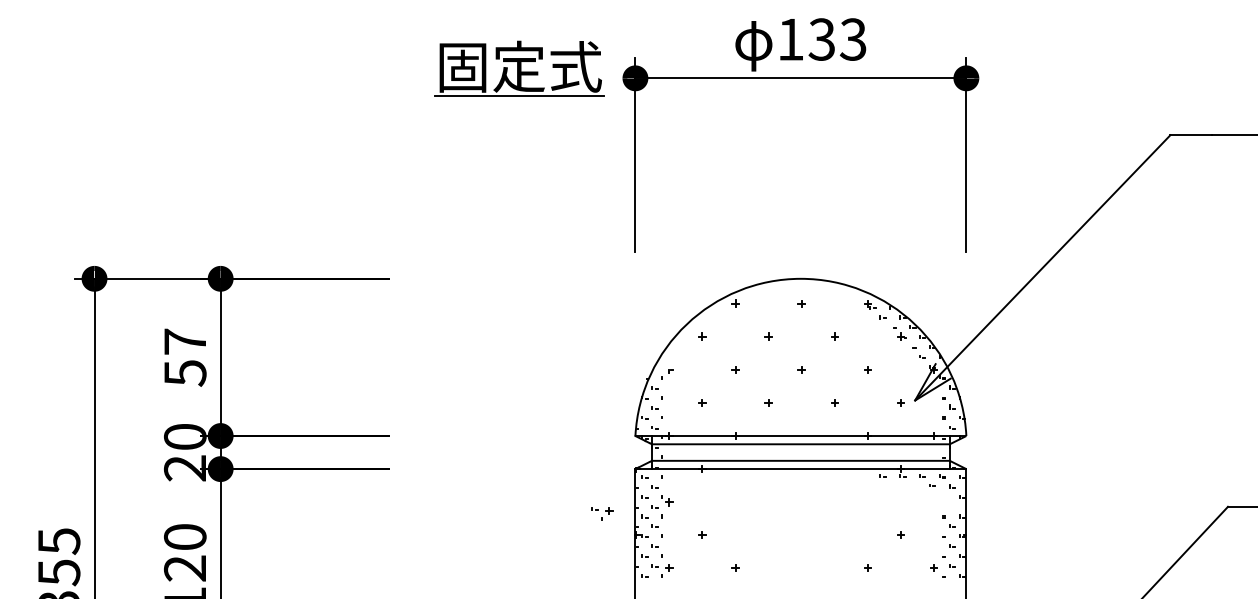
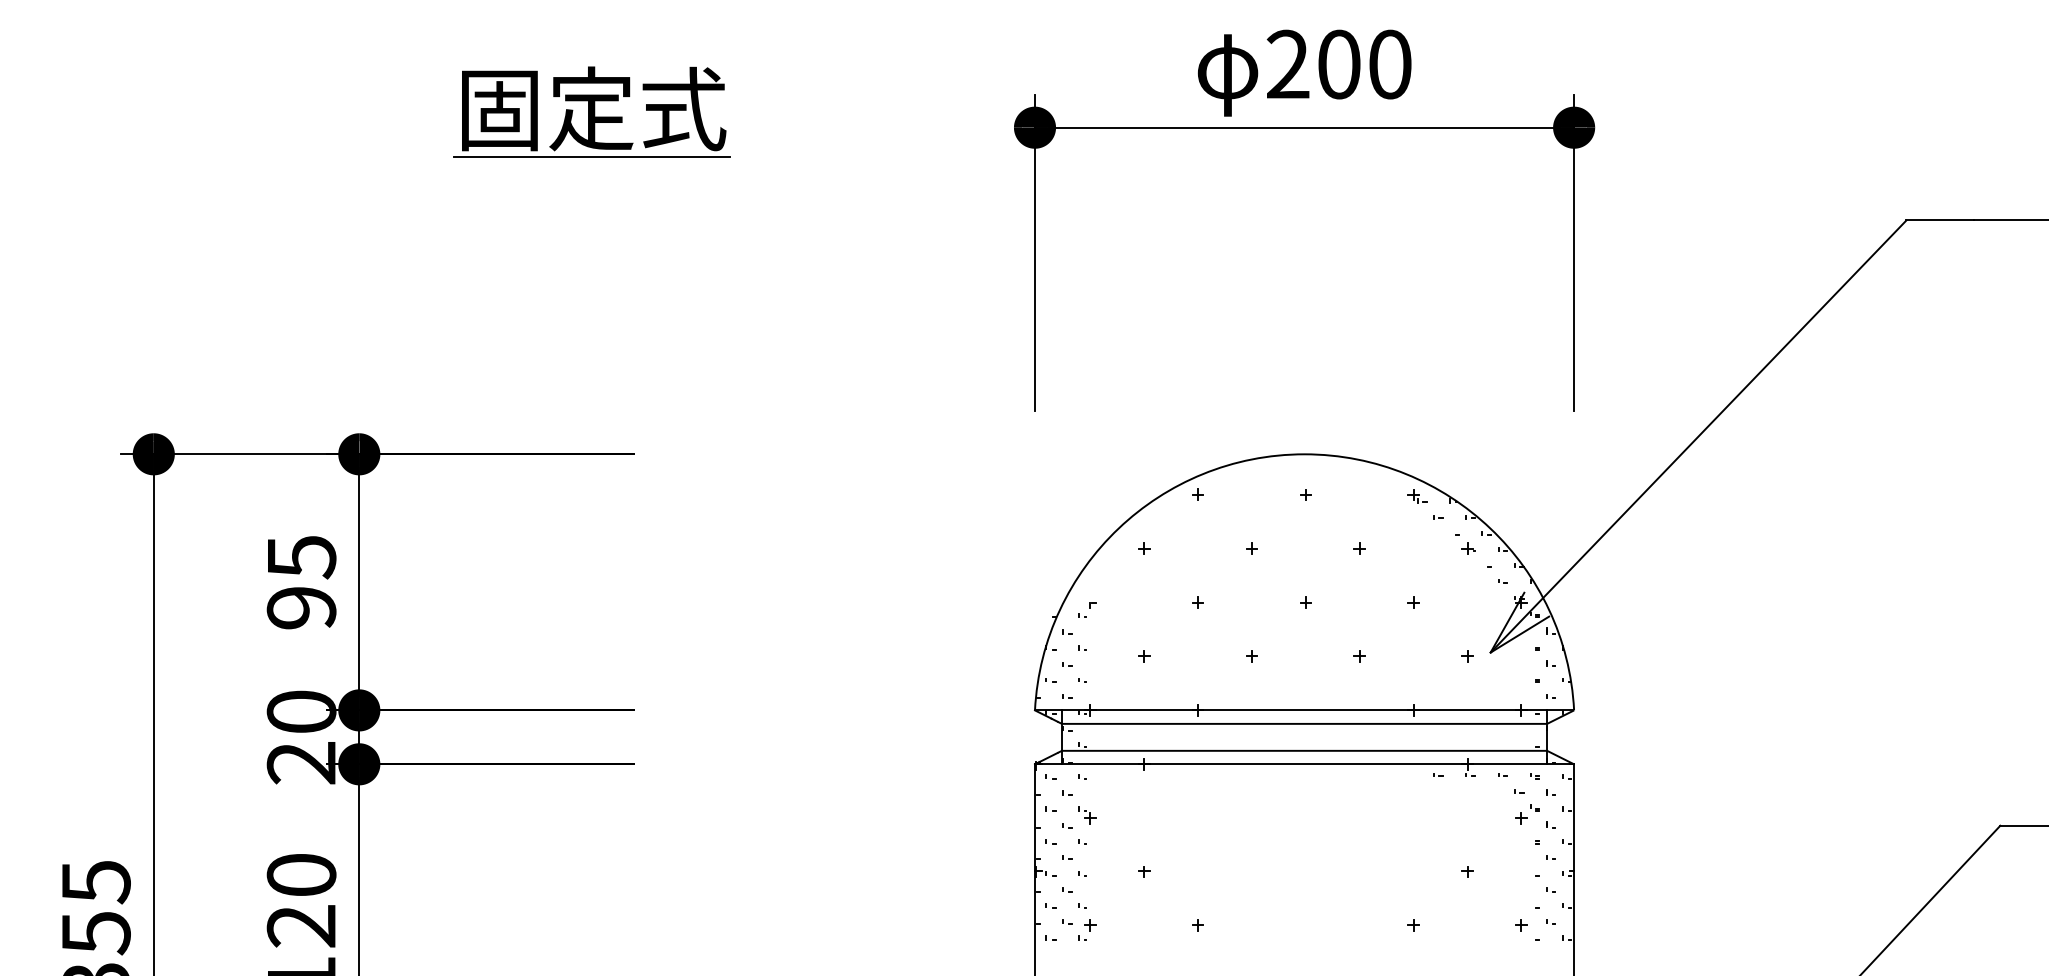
text: (821, 39) -> (1338, 64), 133 -> 200
part: (519, 68) -> (591, 111), moved
text: (184, 357) -> (300, 582), 57 -> 95
part: (942, 500) -> (1535, 815), added
part: (602, 513) -> (981, 836), removed

